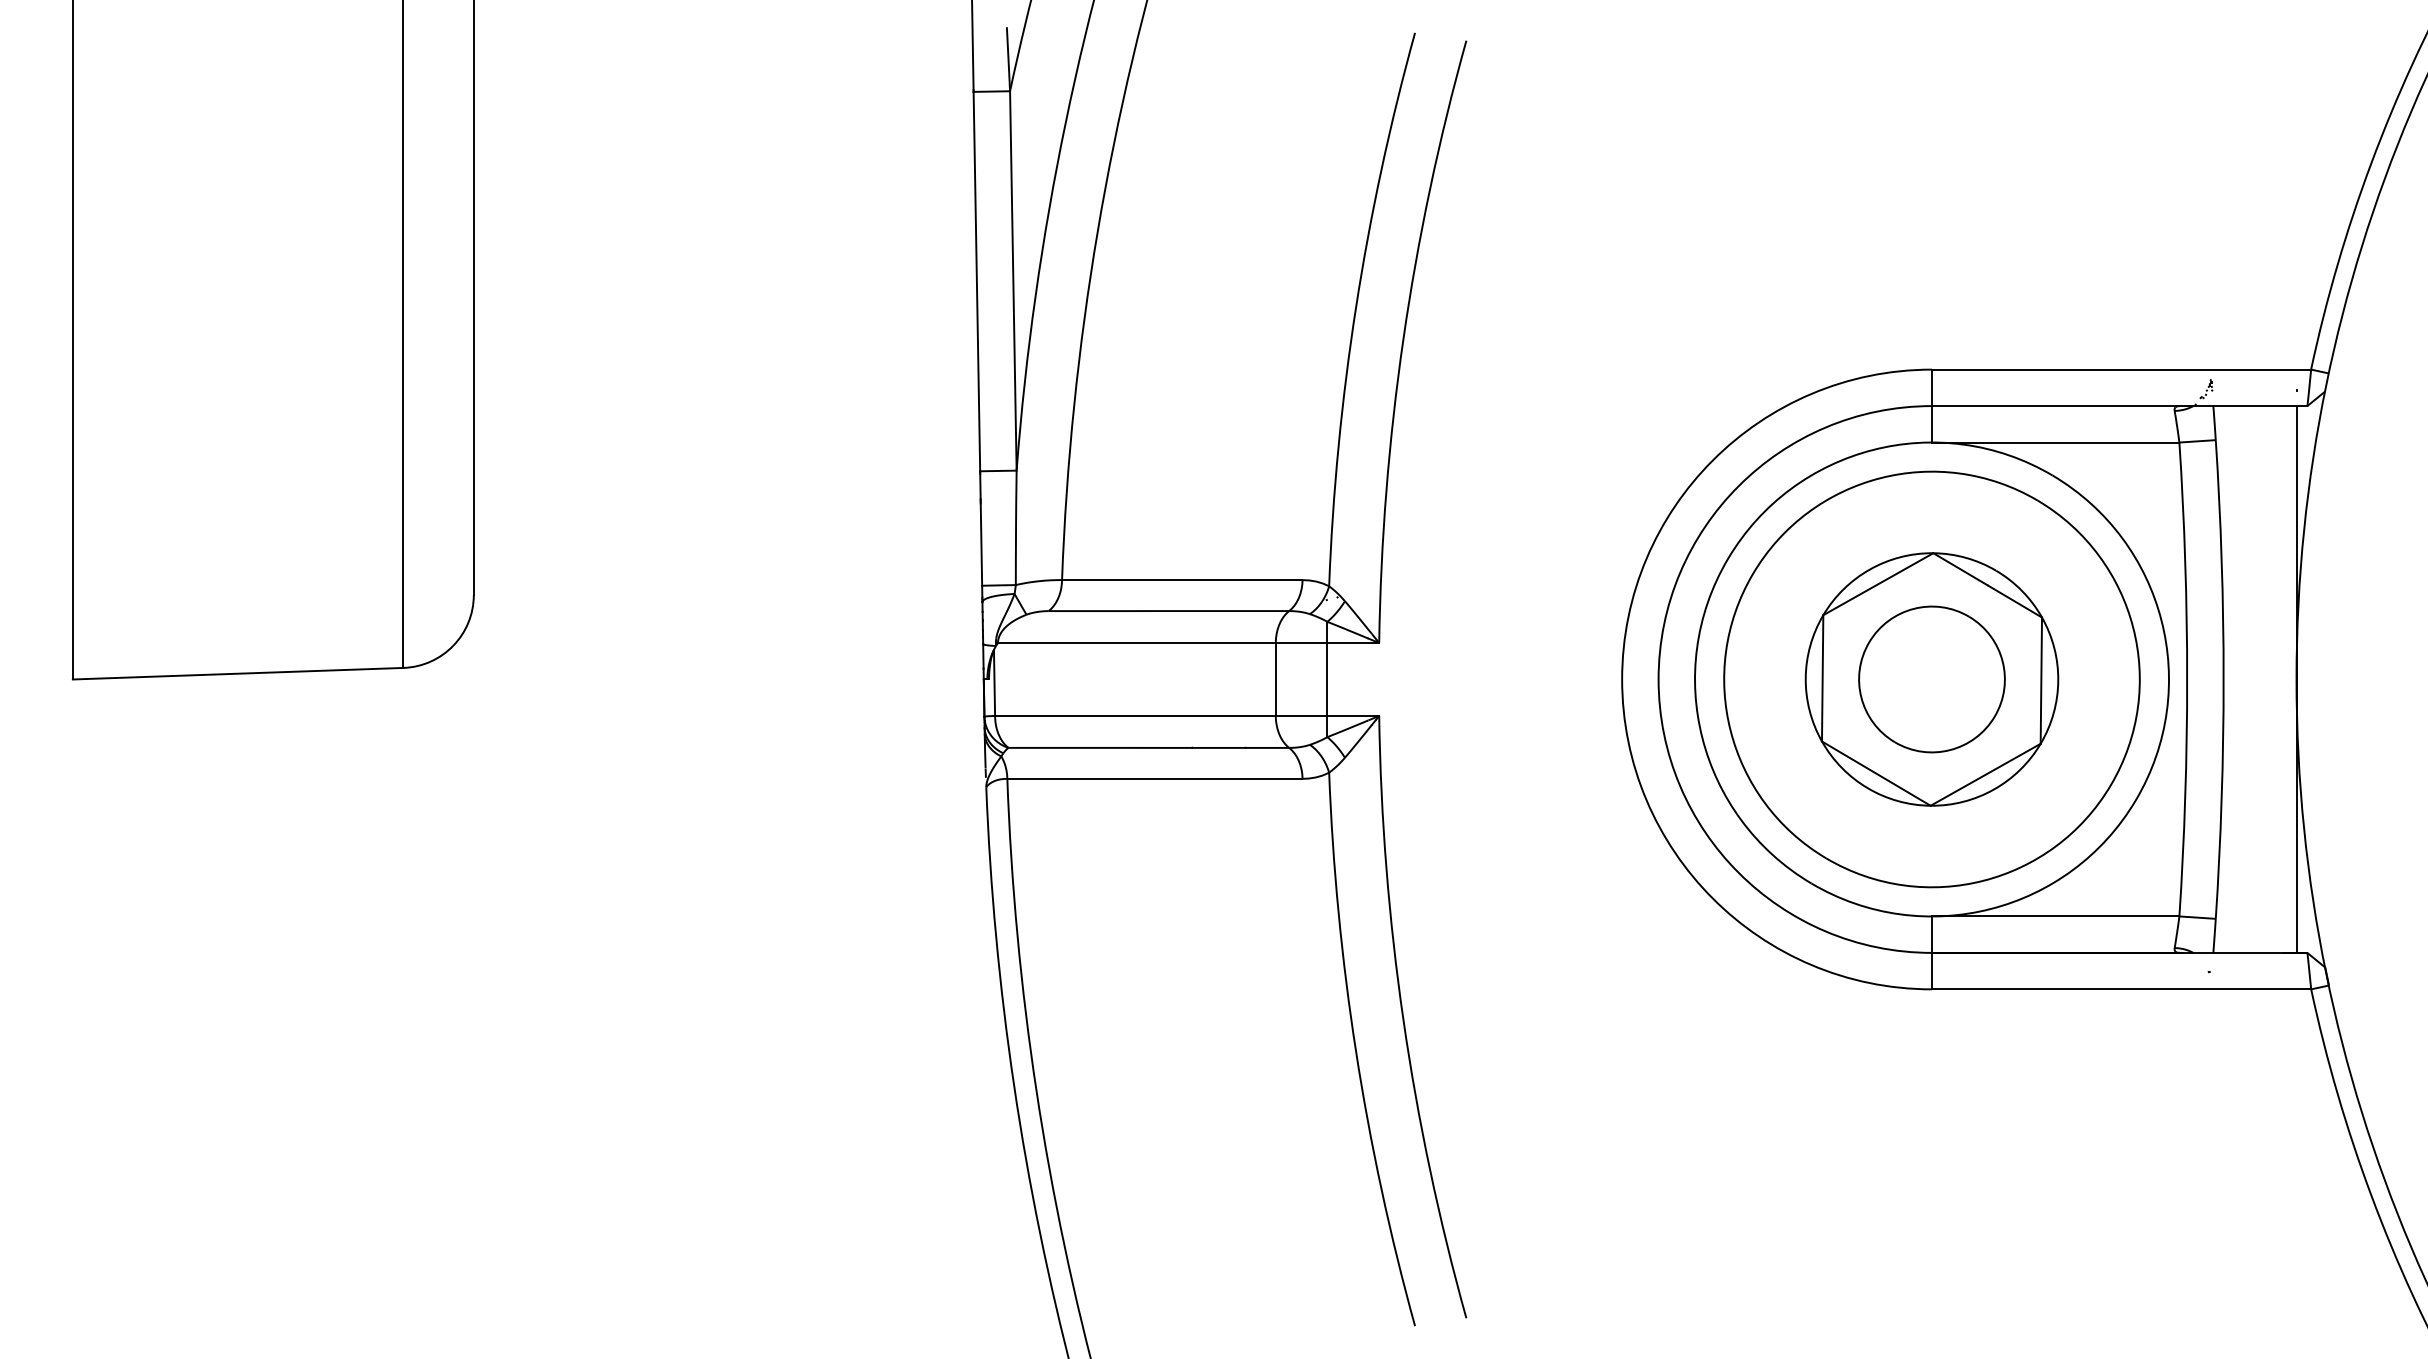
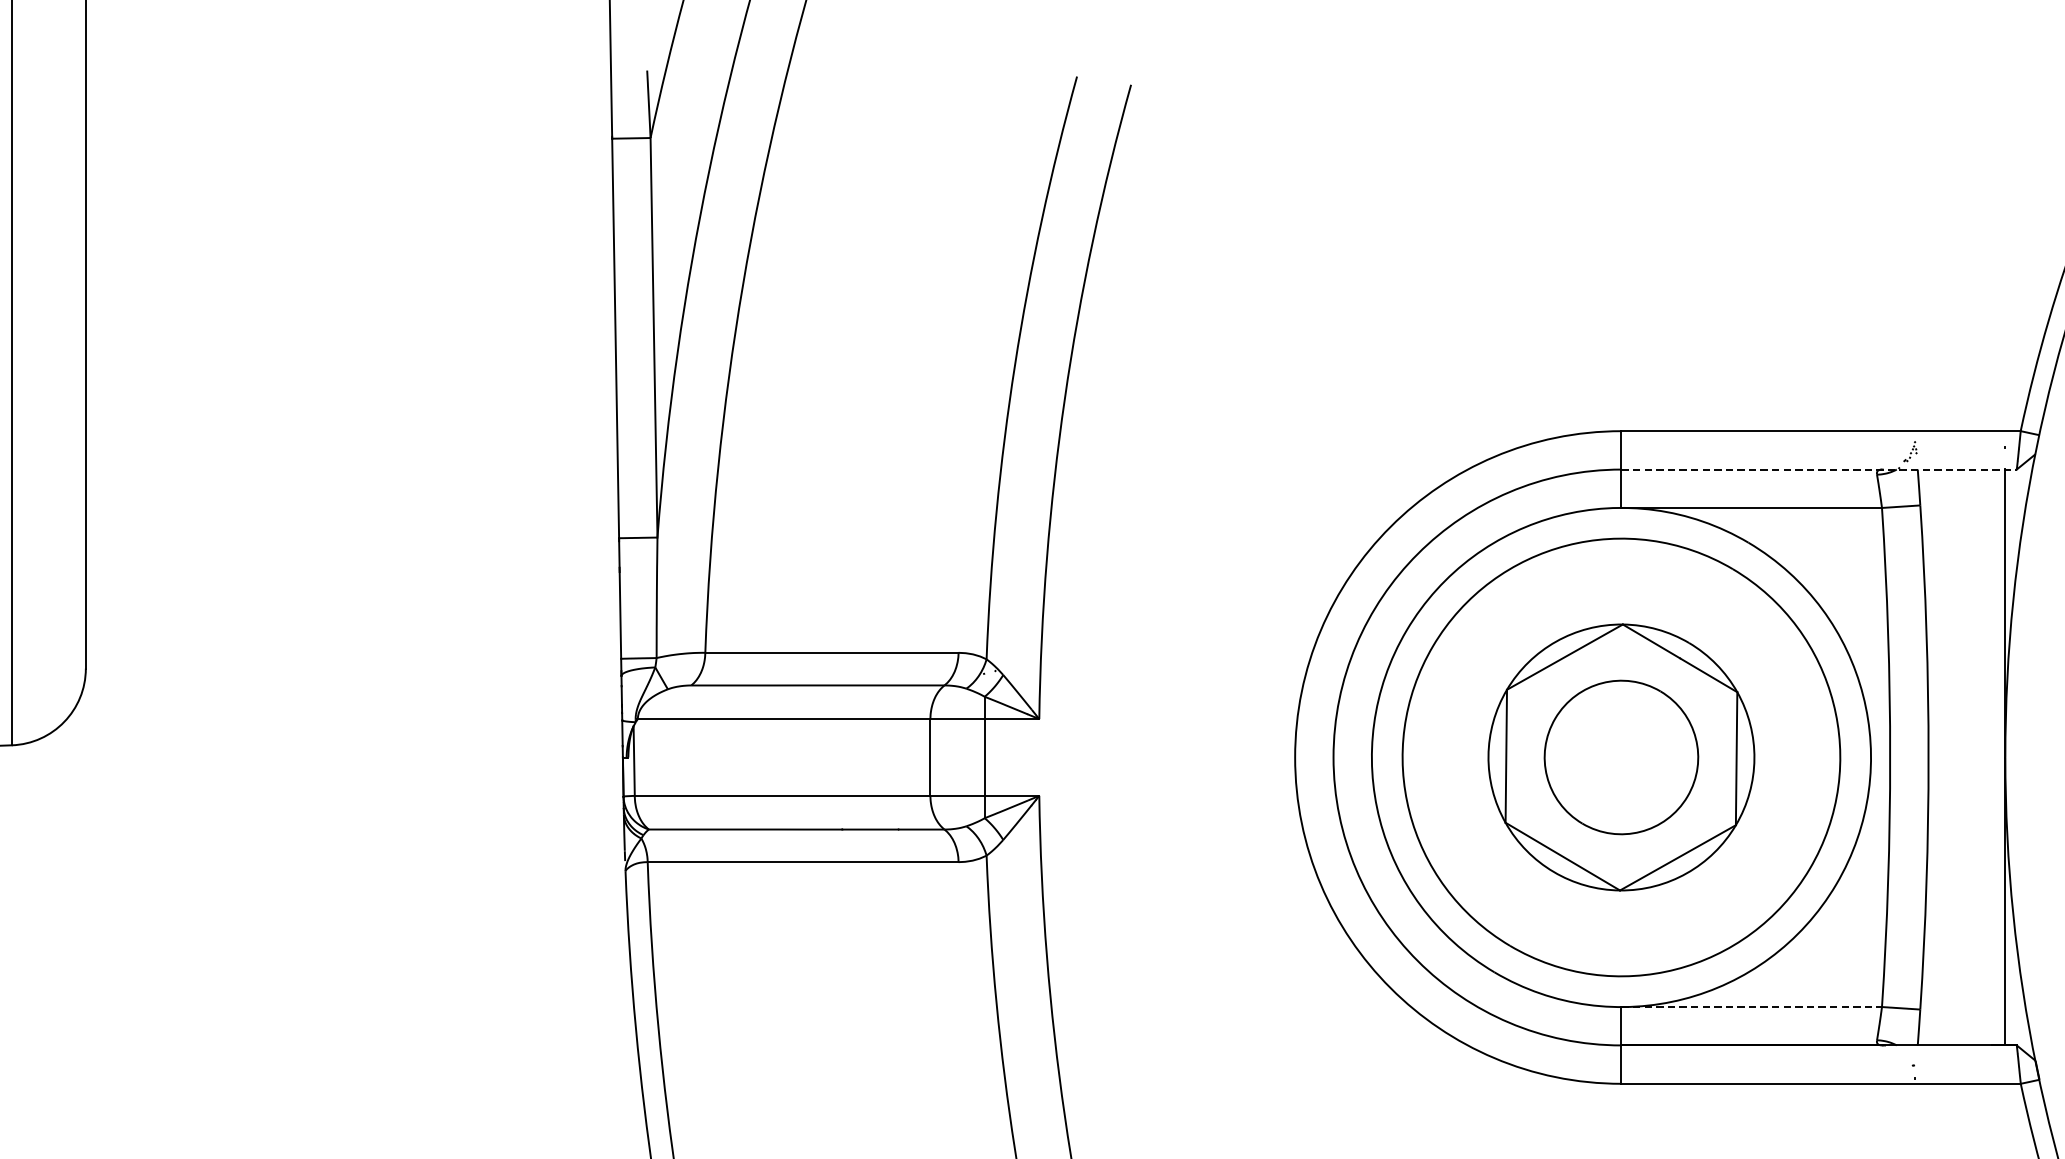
line: (2119, 406) -> (1818, 470), solid -> dashed
line: (2055, 916) -> (1751, 1007), solid -> dashed

